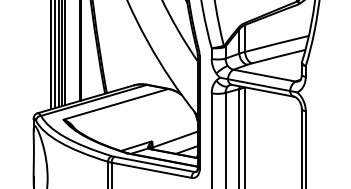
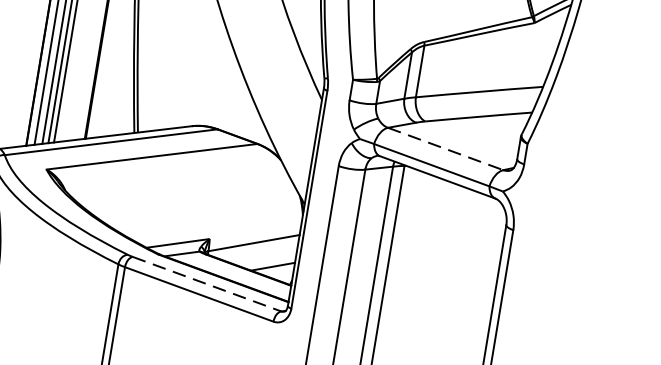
line: (264, 75) -> (445, 148), solid -> dashed
line: (154, 164) -> (206, 284), solid -> dashed

